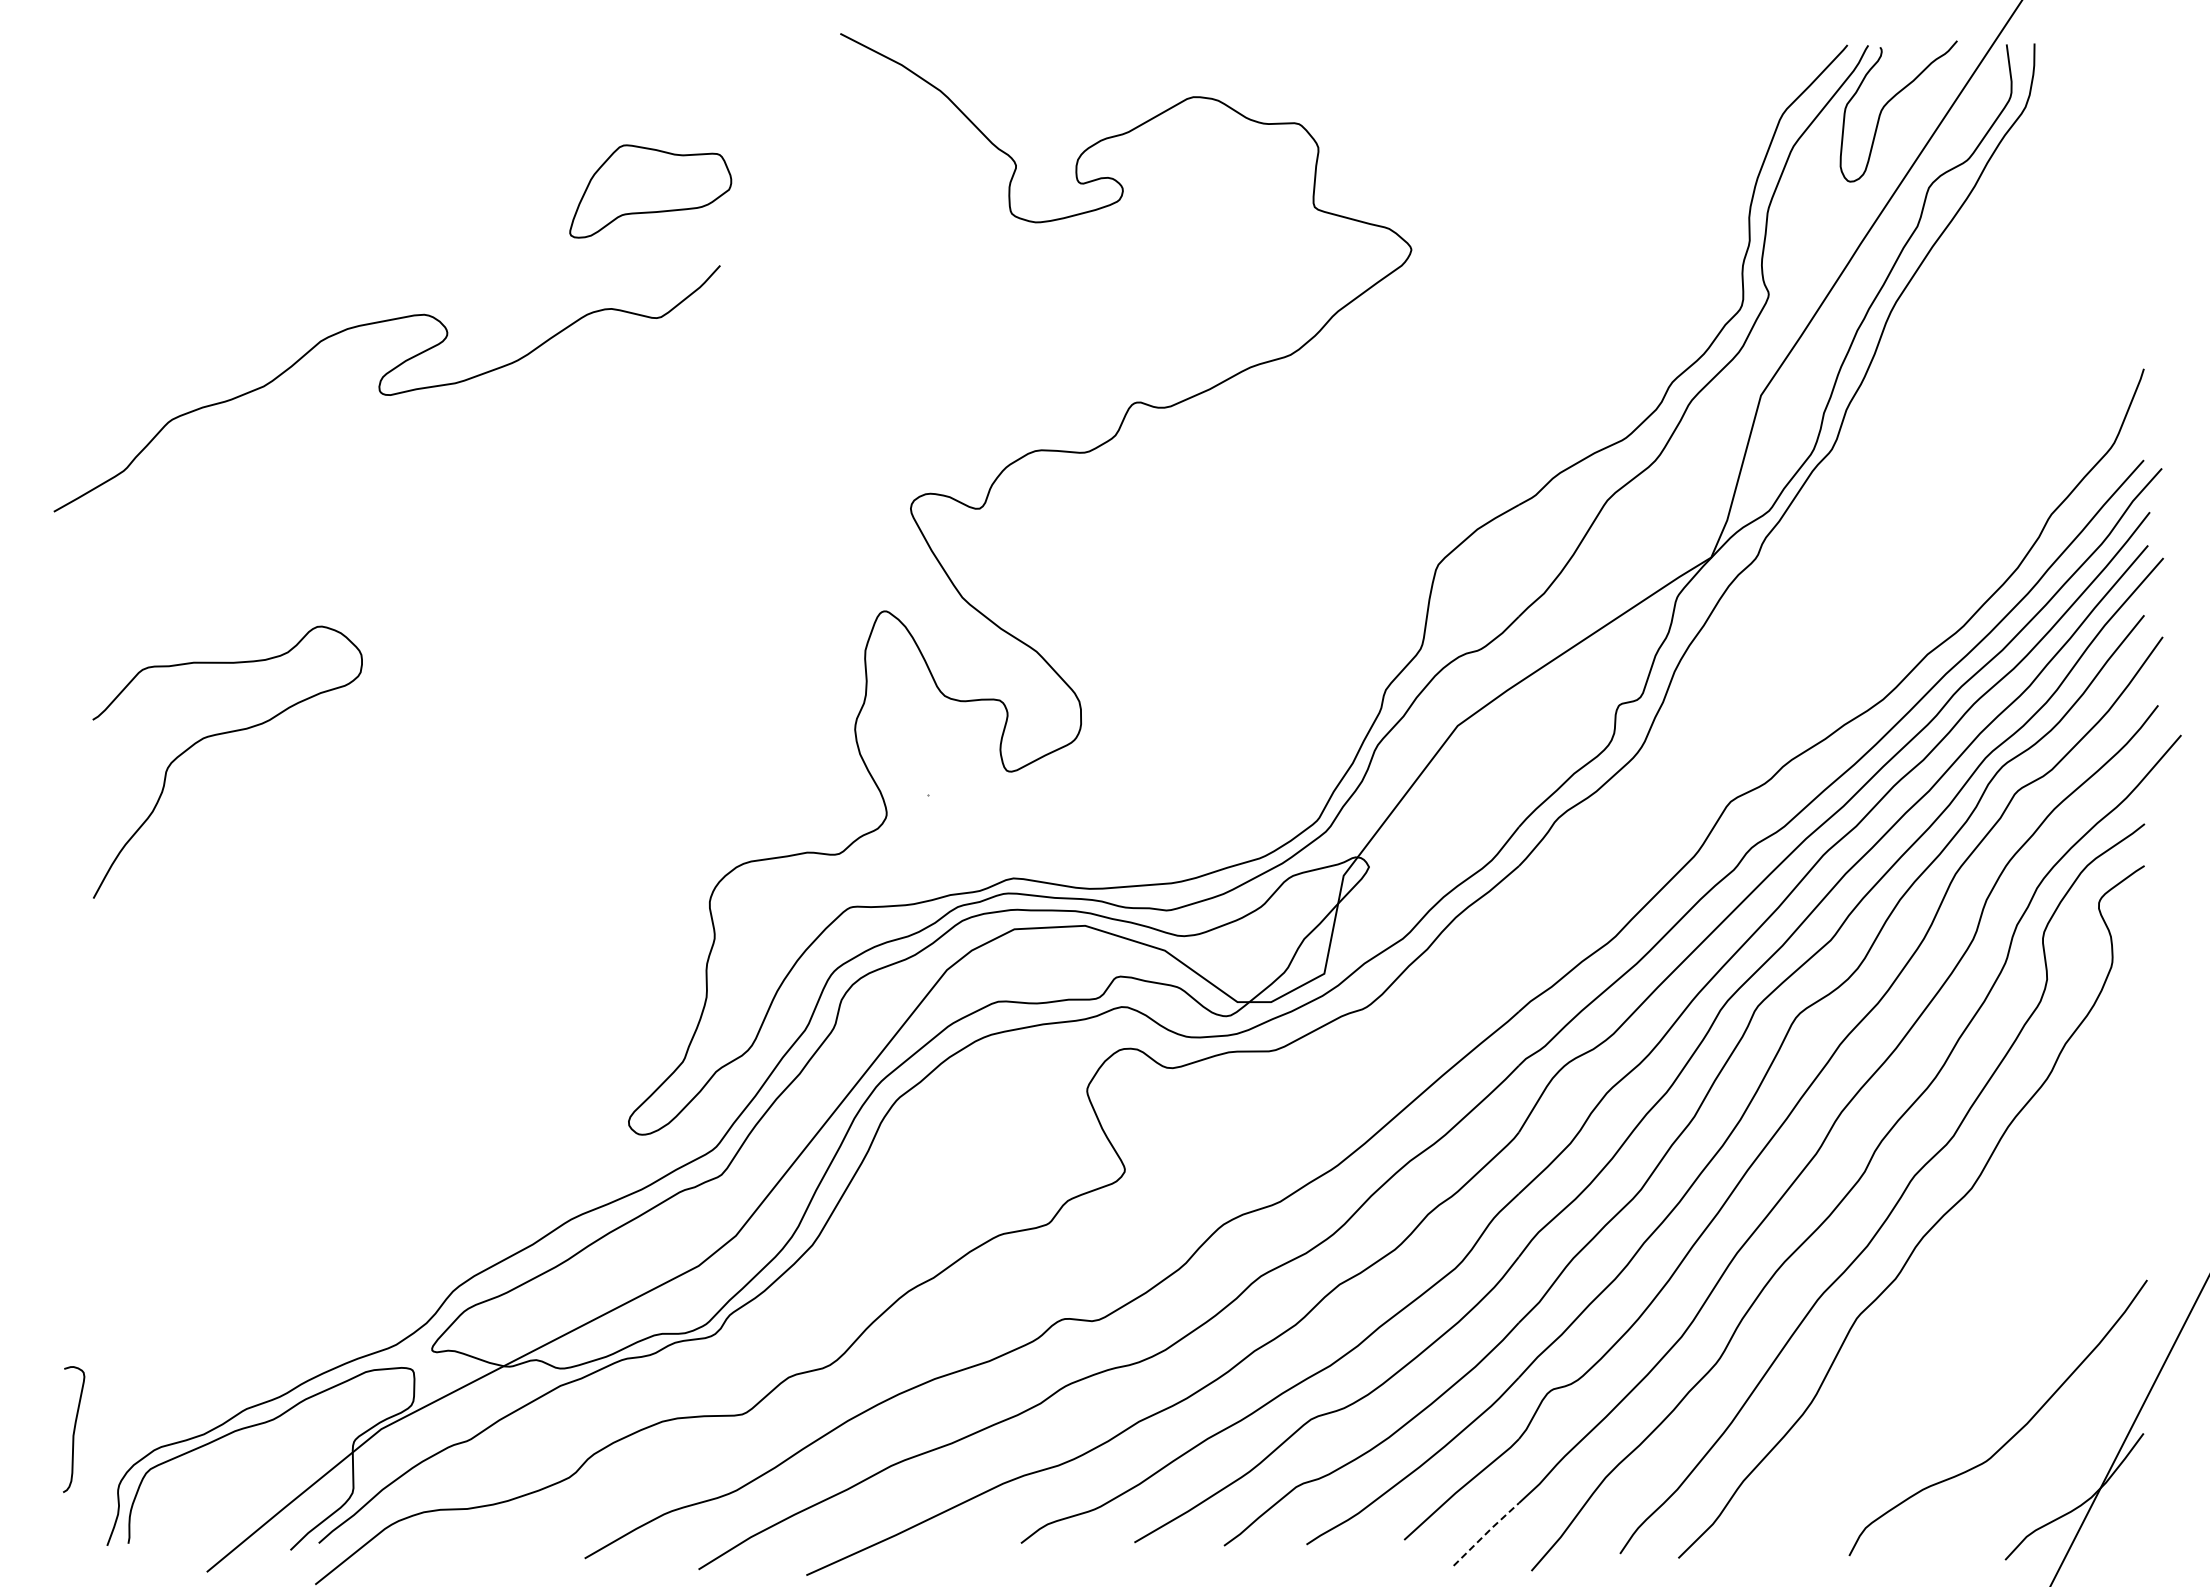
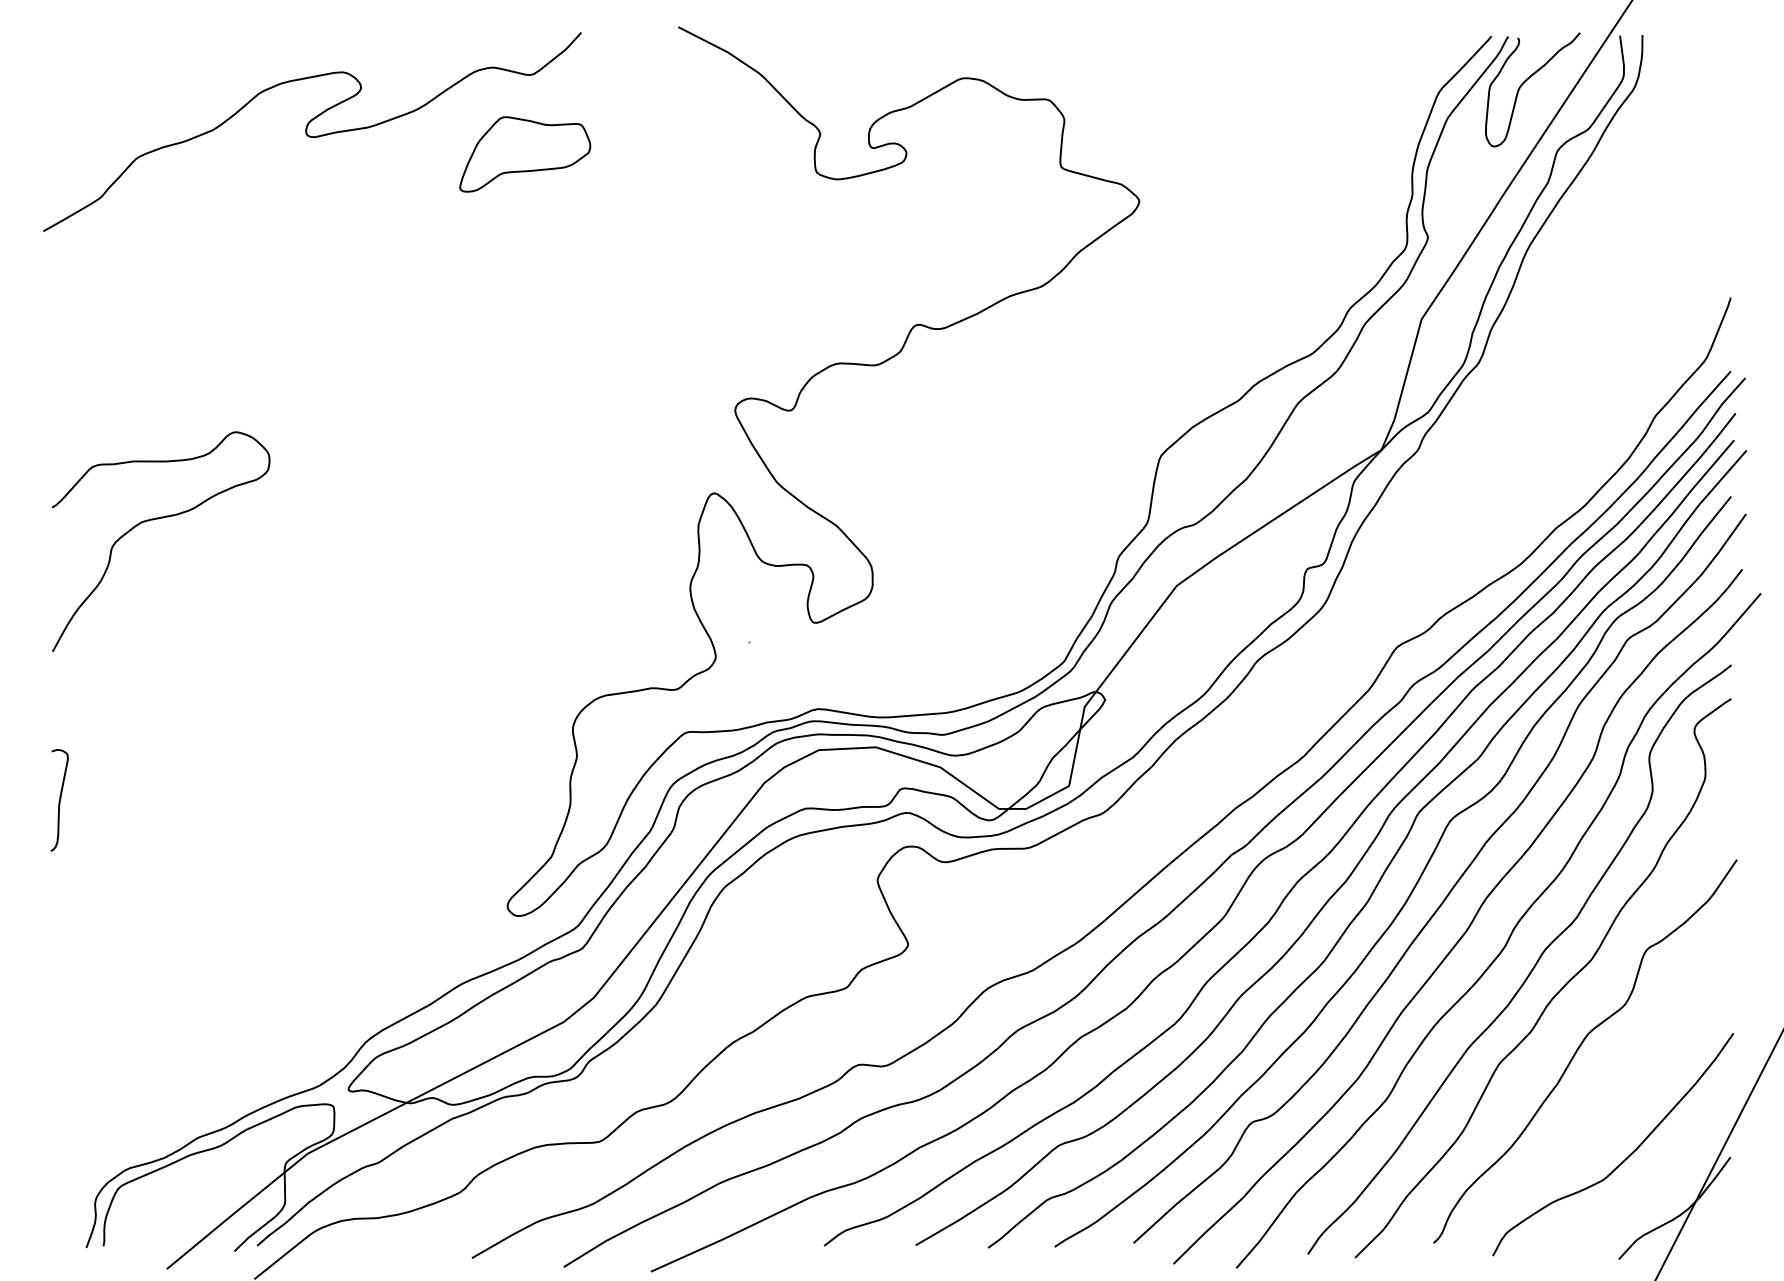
curve: (385, 393) -> (311, 135), moved
curve: (223, 734) -> (157, 519), moved
curve: (1957, 1297) -> (1580, 1047), added
curve: (74, 1429) -> (59, 800), moved
line: (1486, 1533) -> (1200, 1237), dashed -> solid

